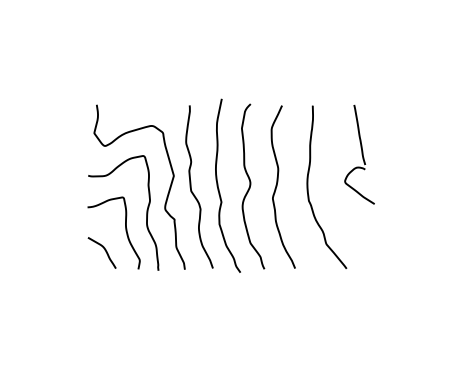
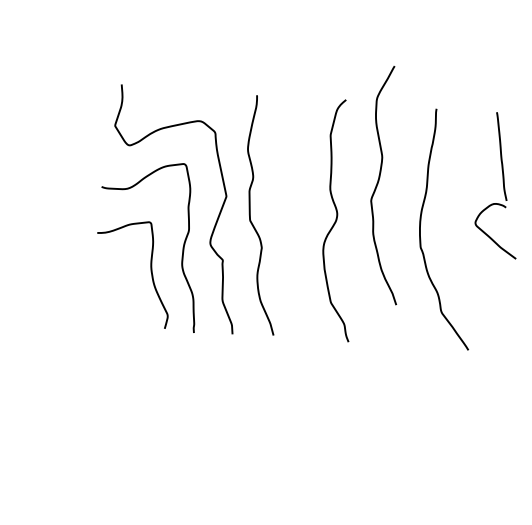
curve: (277, 186) -> (379, 183), moved
curve: (219, 188) -> (291, 219), removed
curve: (104, 250) -> (117, 297), removed

